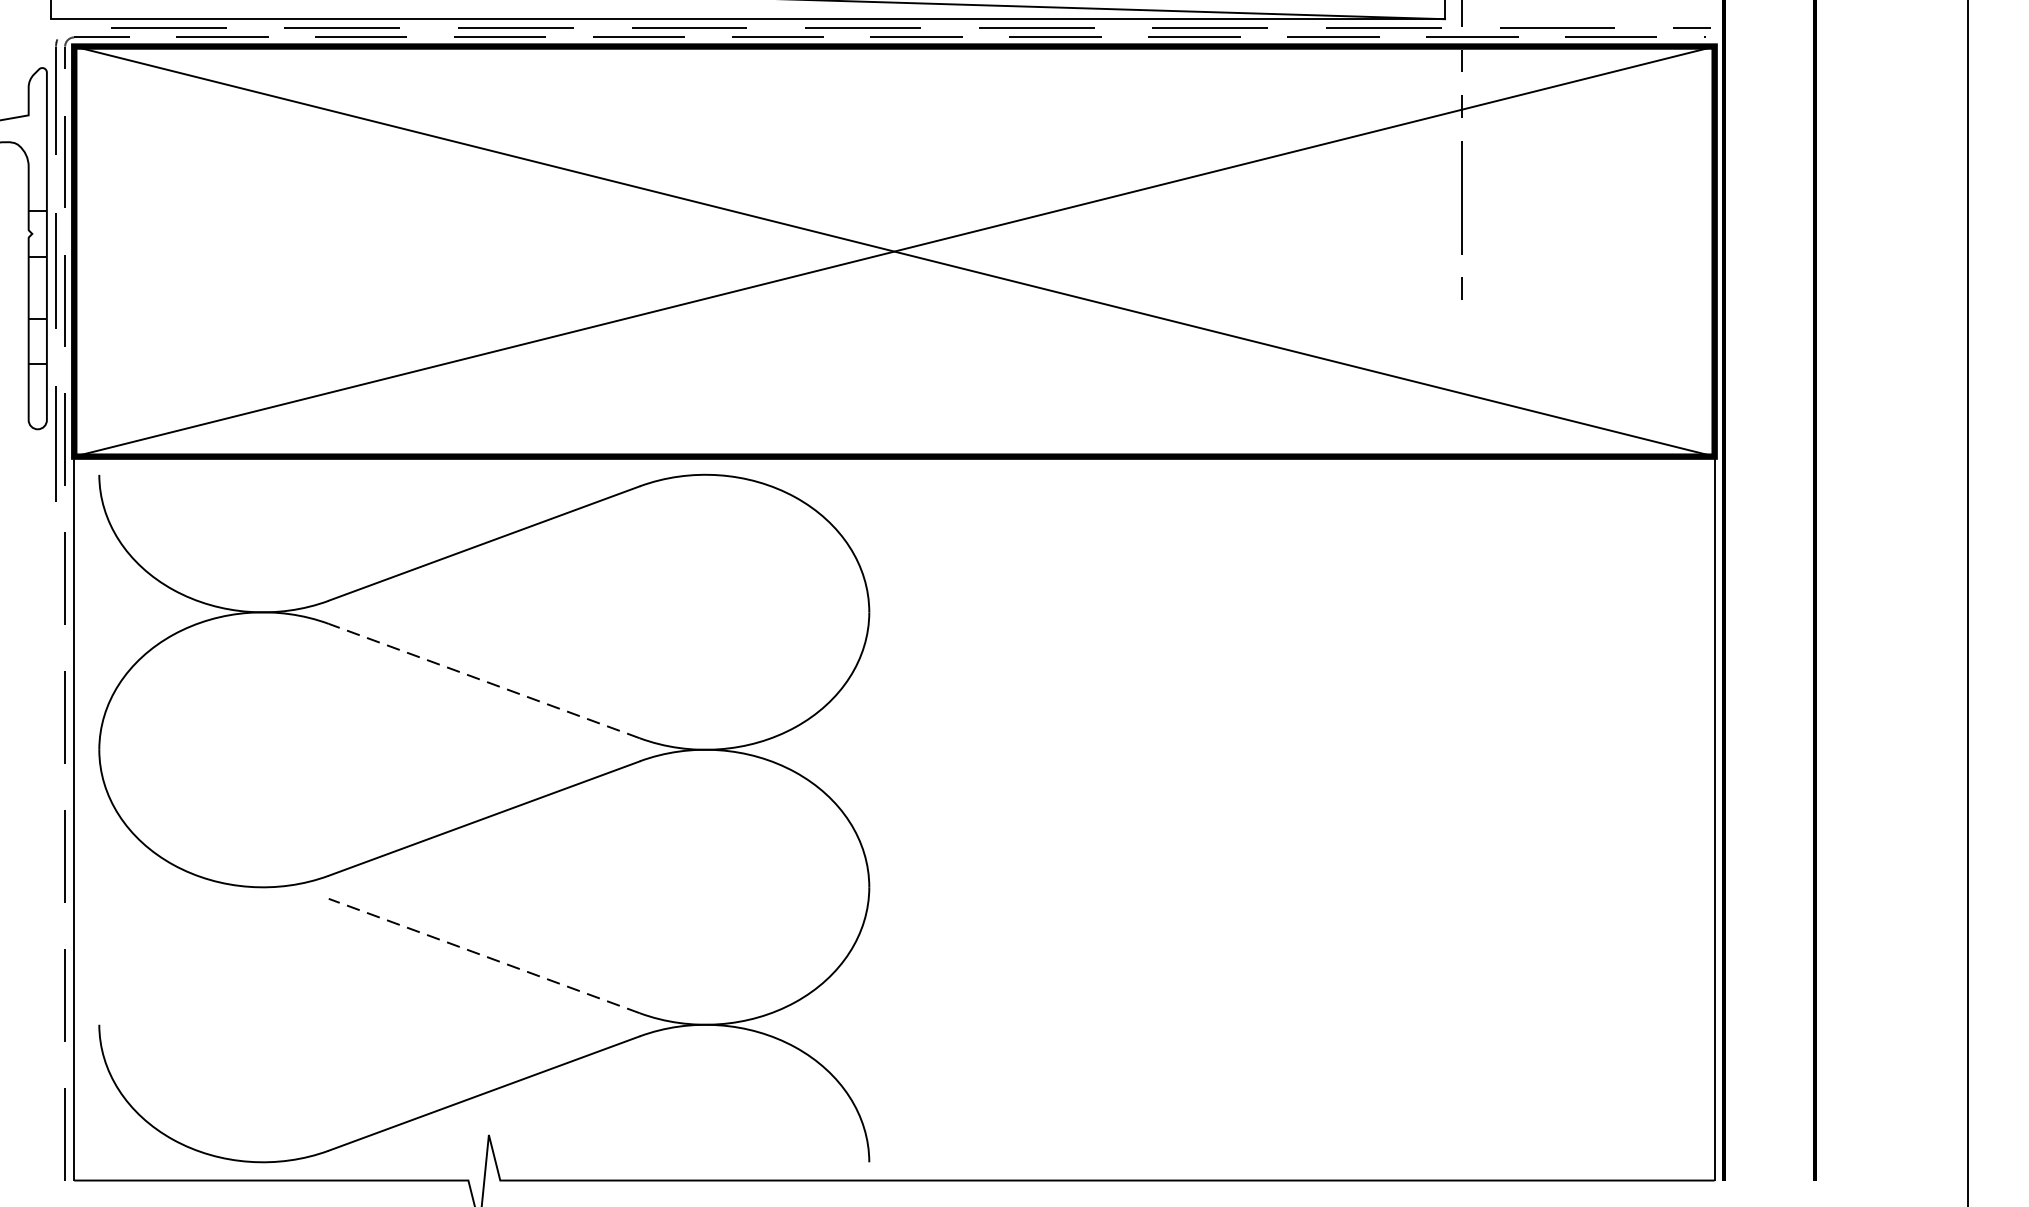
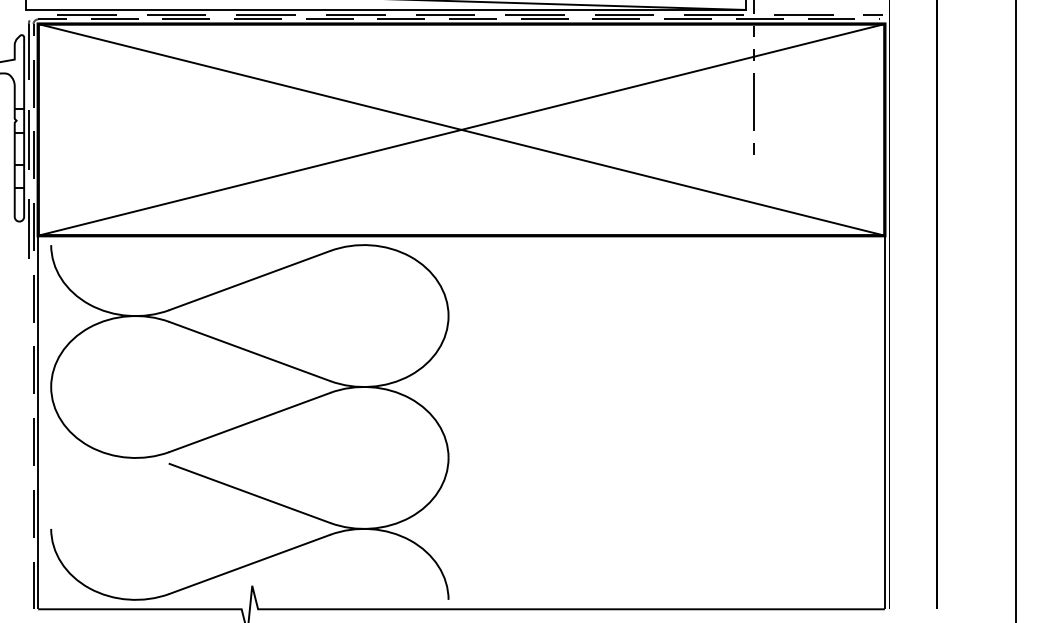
line: (483, 681) -> (249, 351), dashed -> solid
line: (483, 956) -> (249, 493), dashed -> solid

